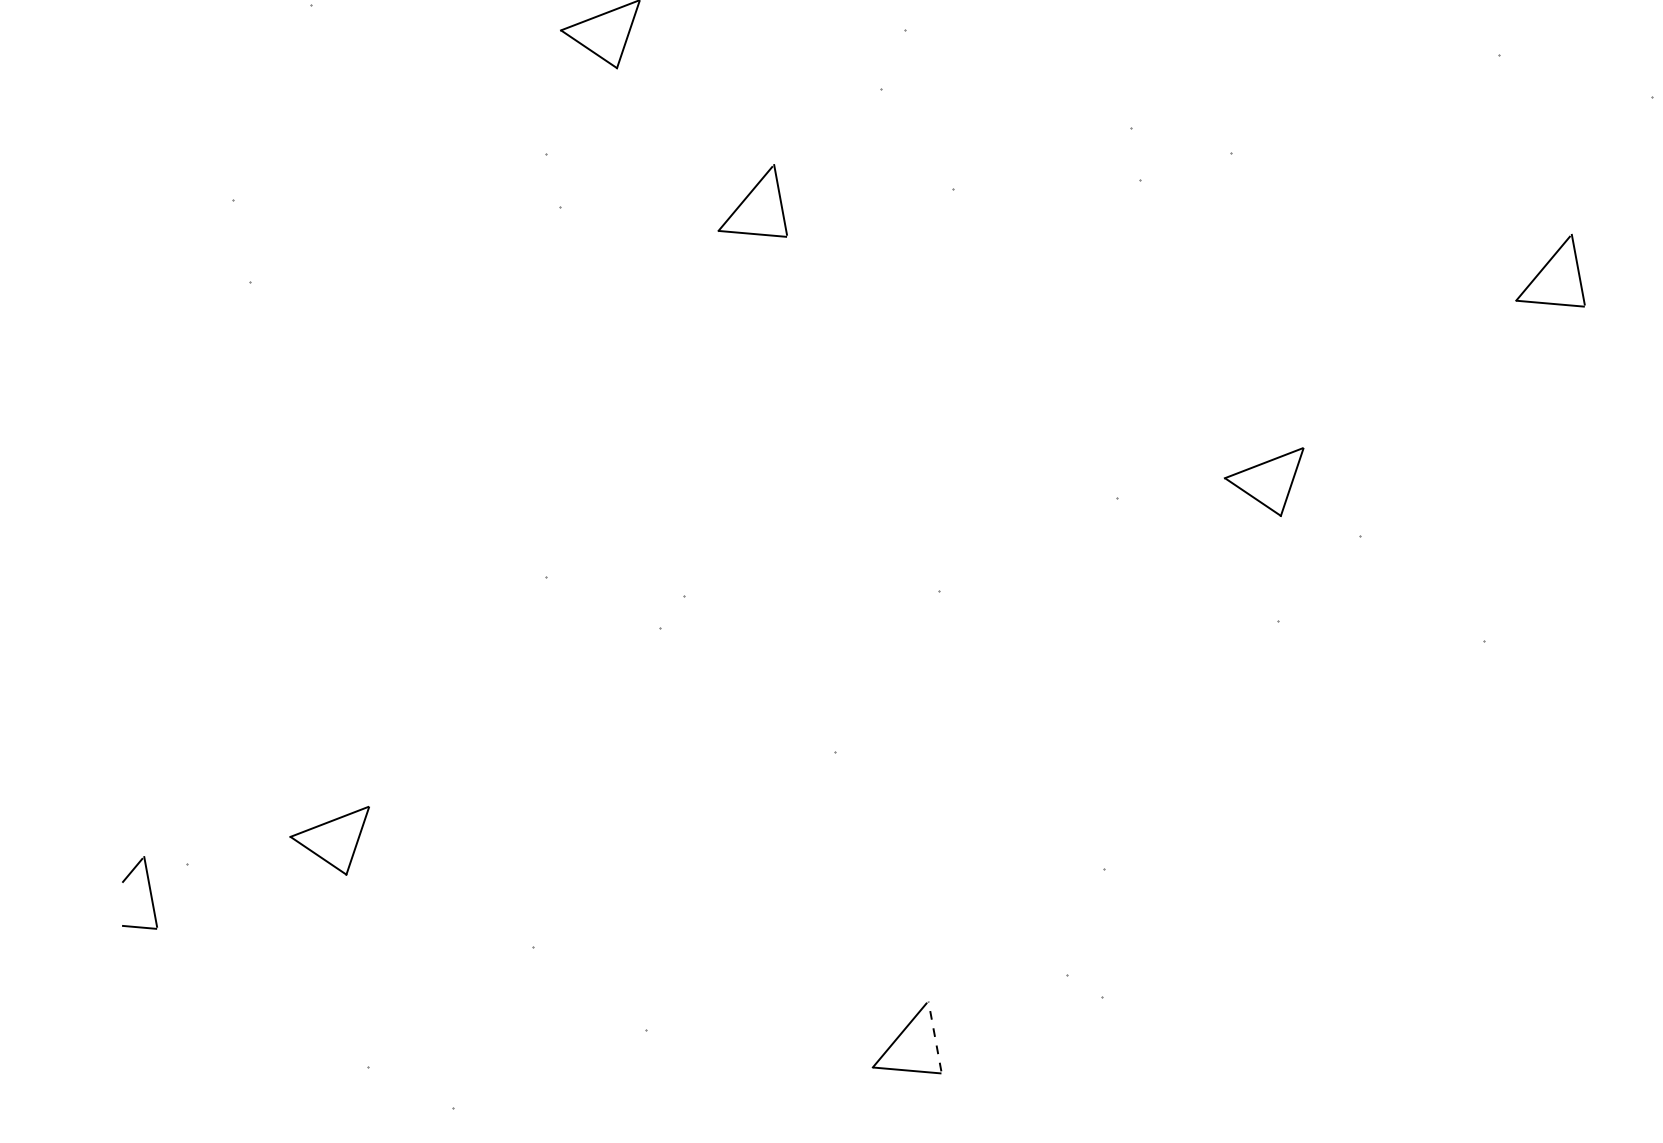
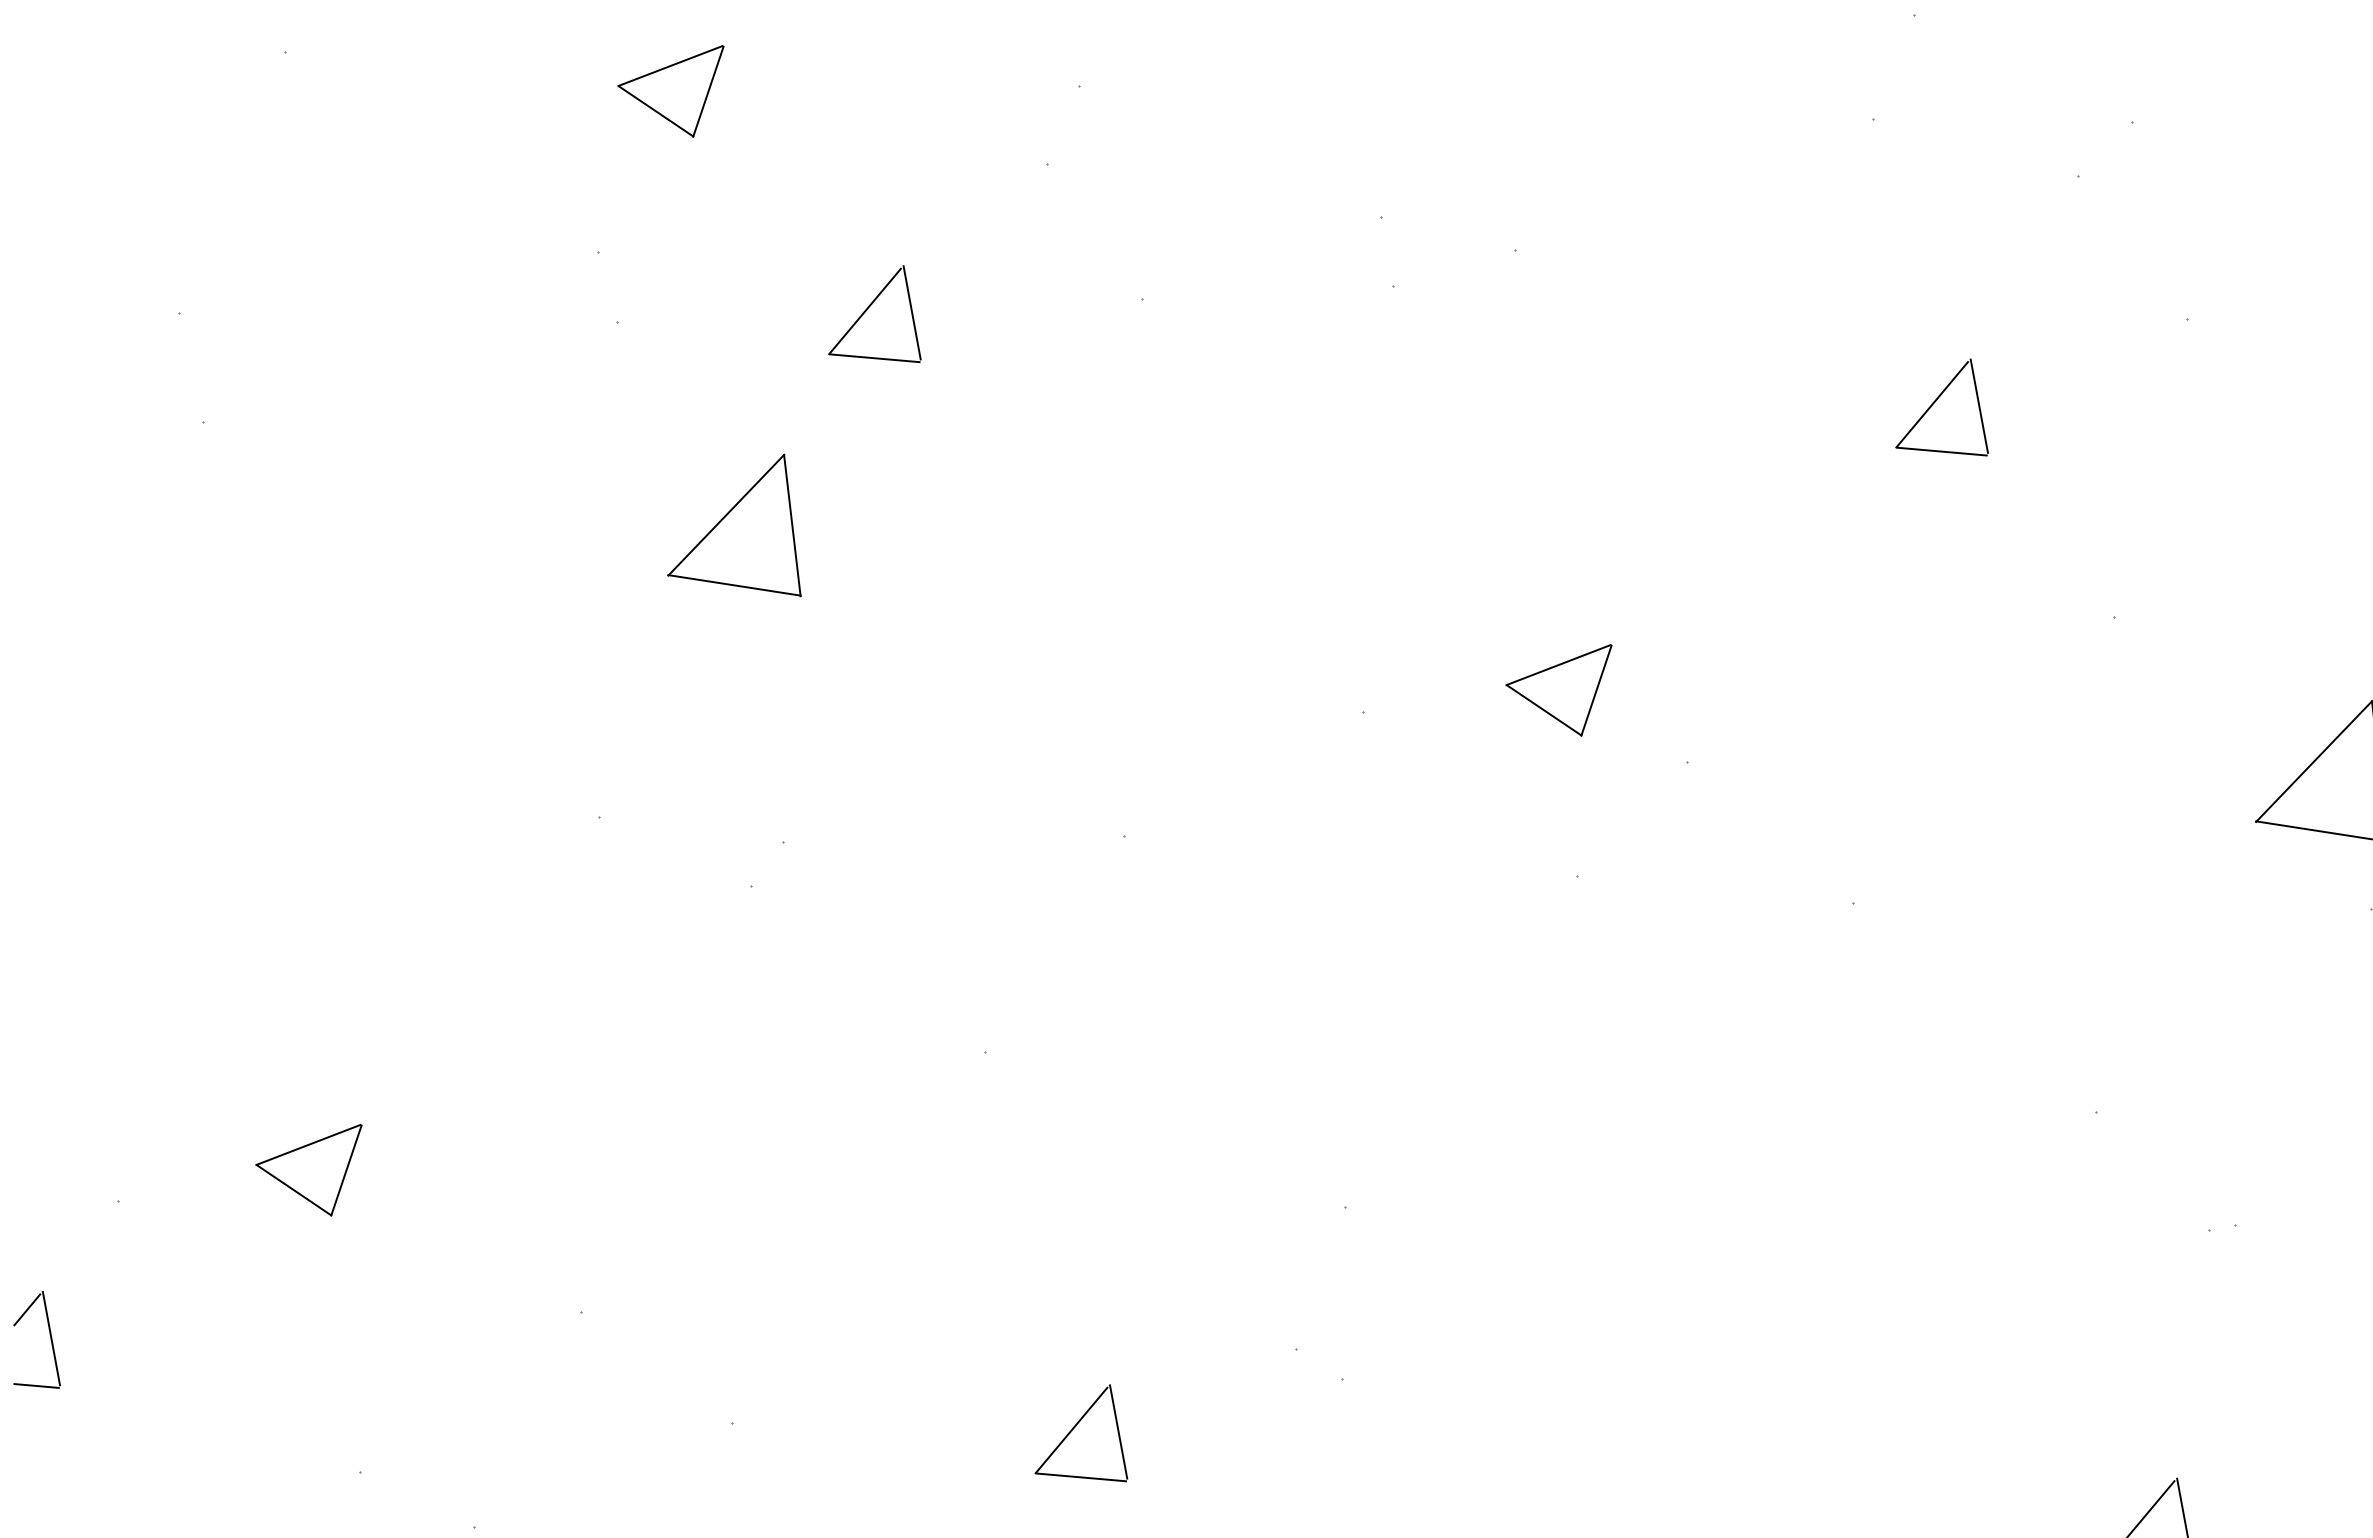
part: (647, 358) -> (734, 525), added
part: (149, 888) -> (49, 1334), moved
line: (934, 1036) -> (1118, 1431), dashed -> solid

